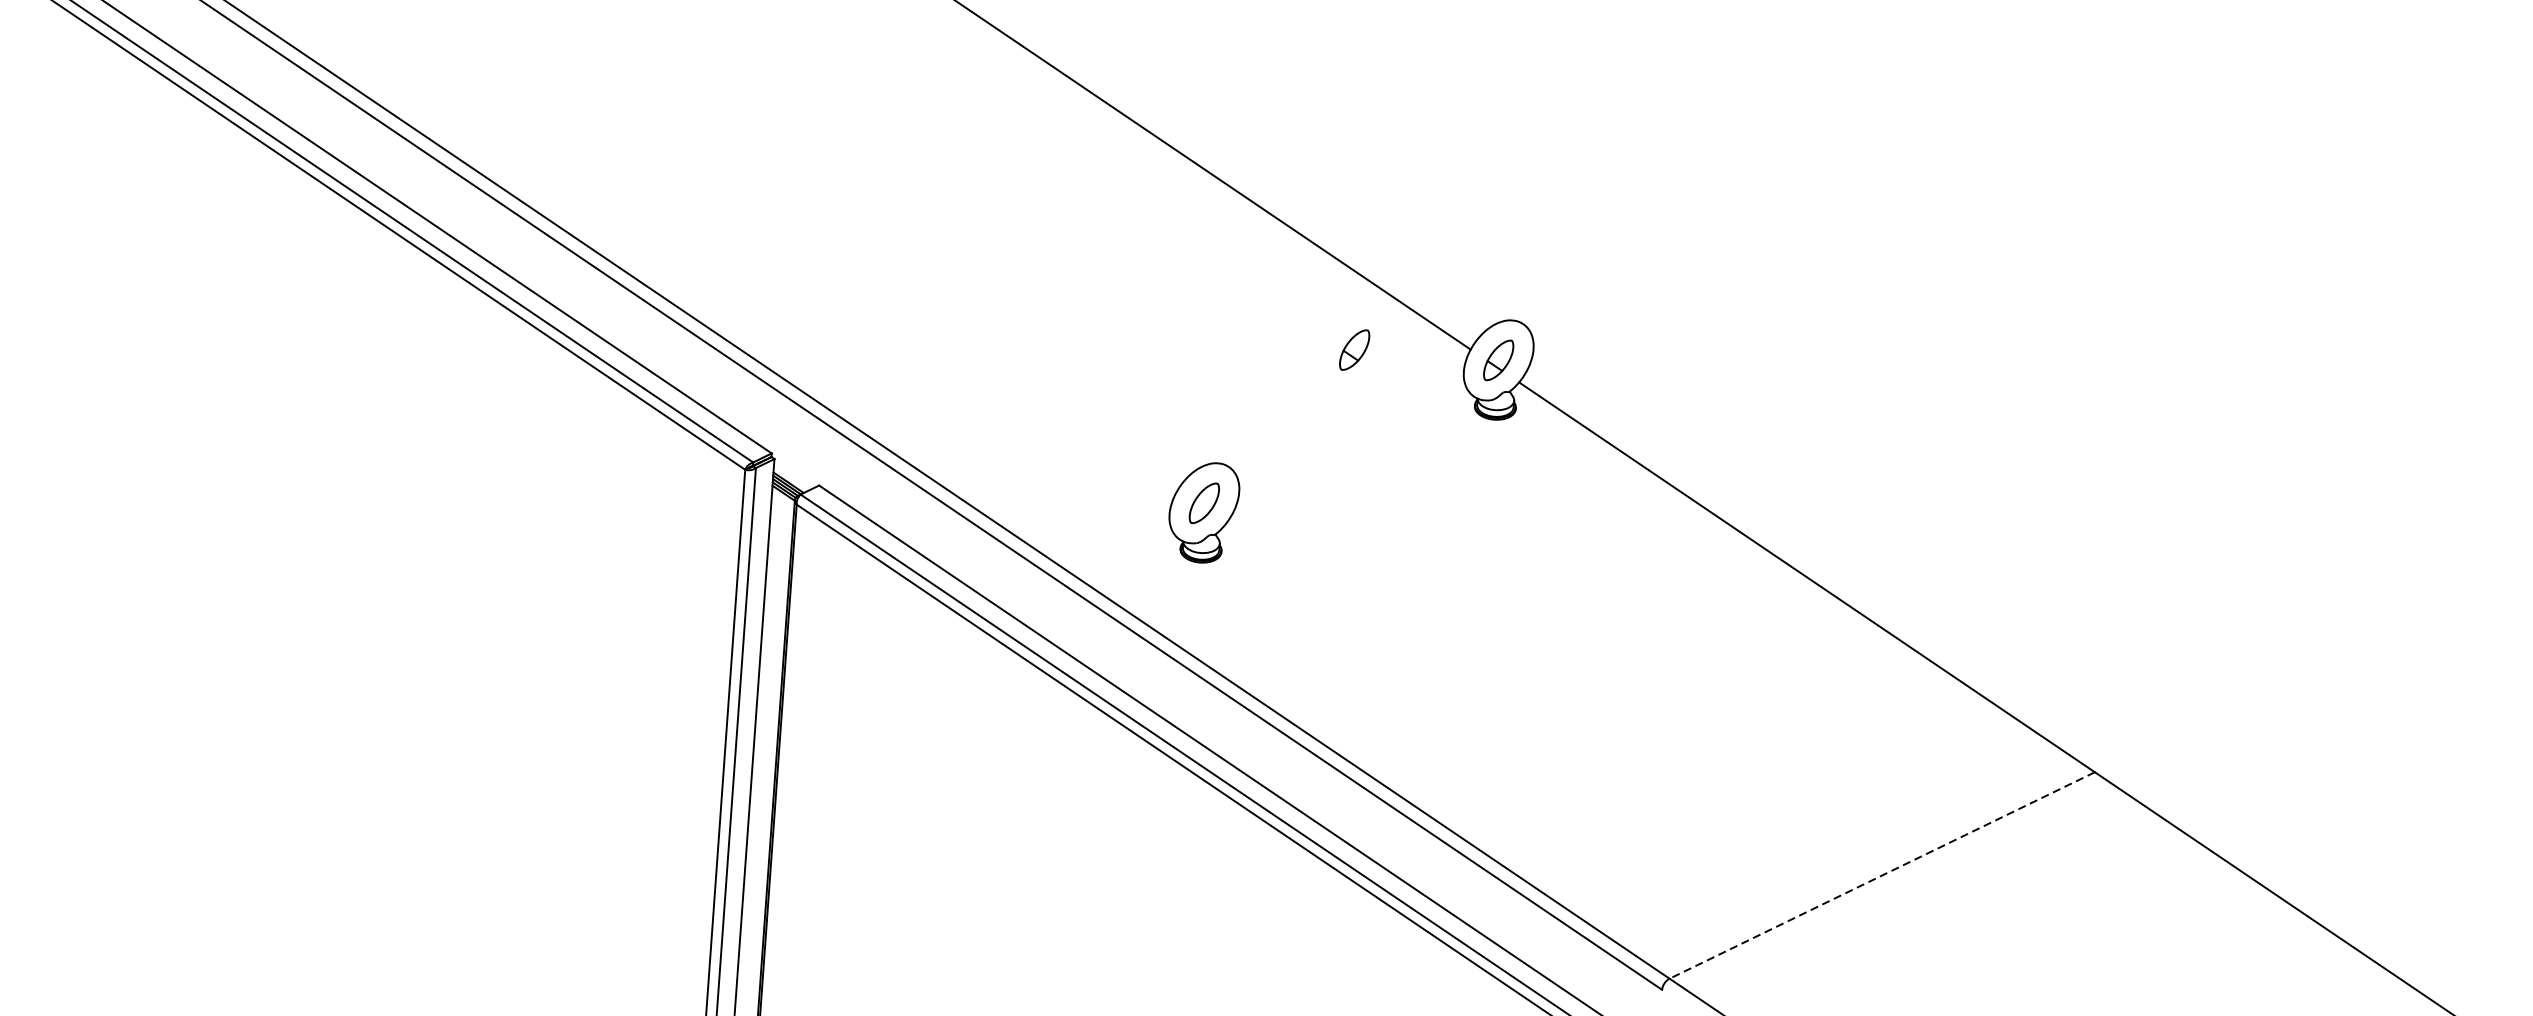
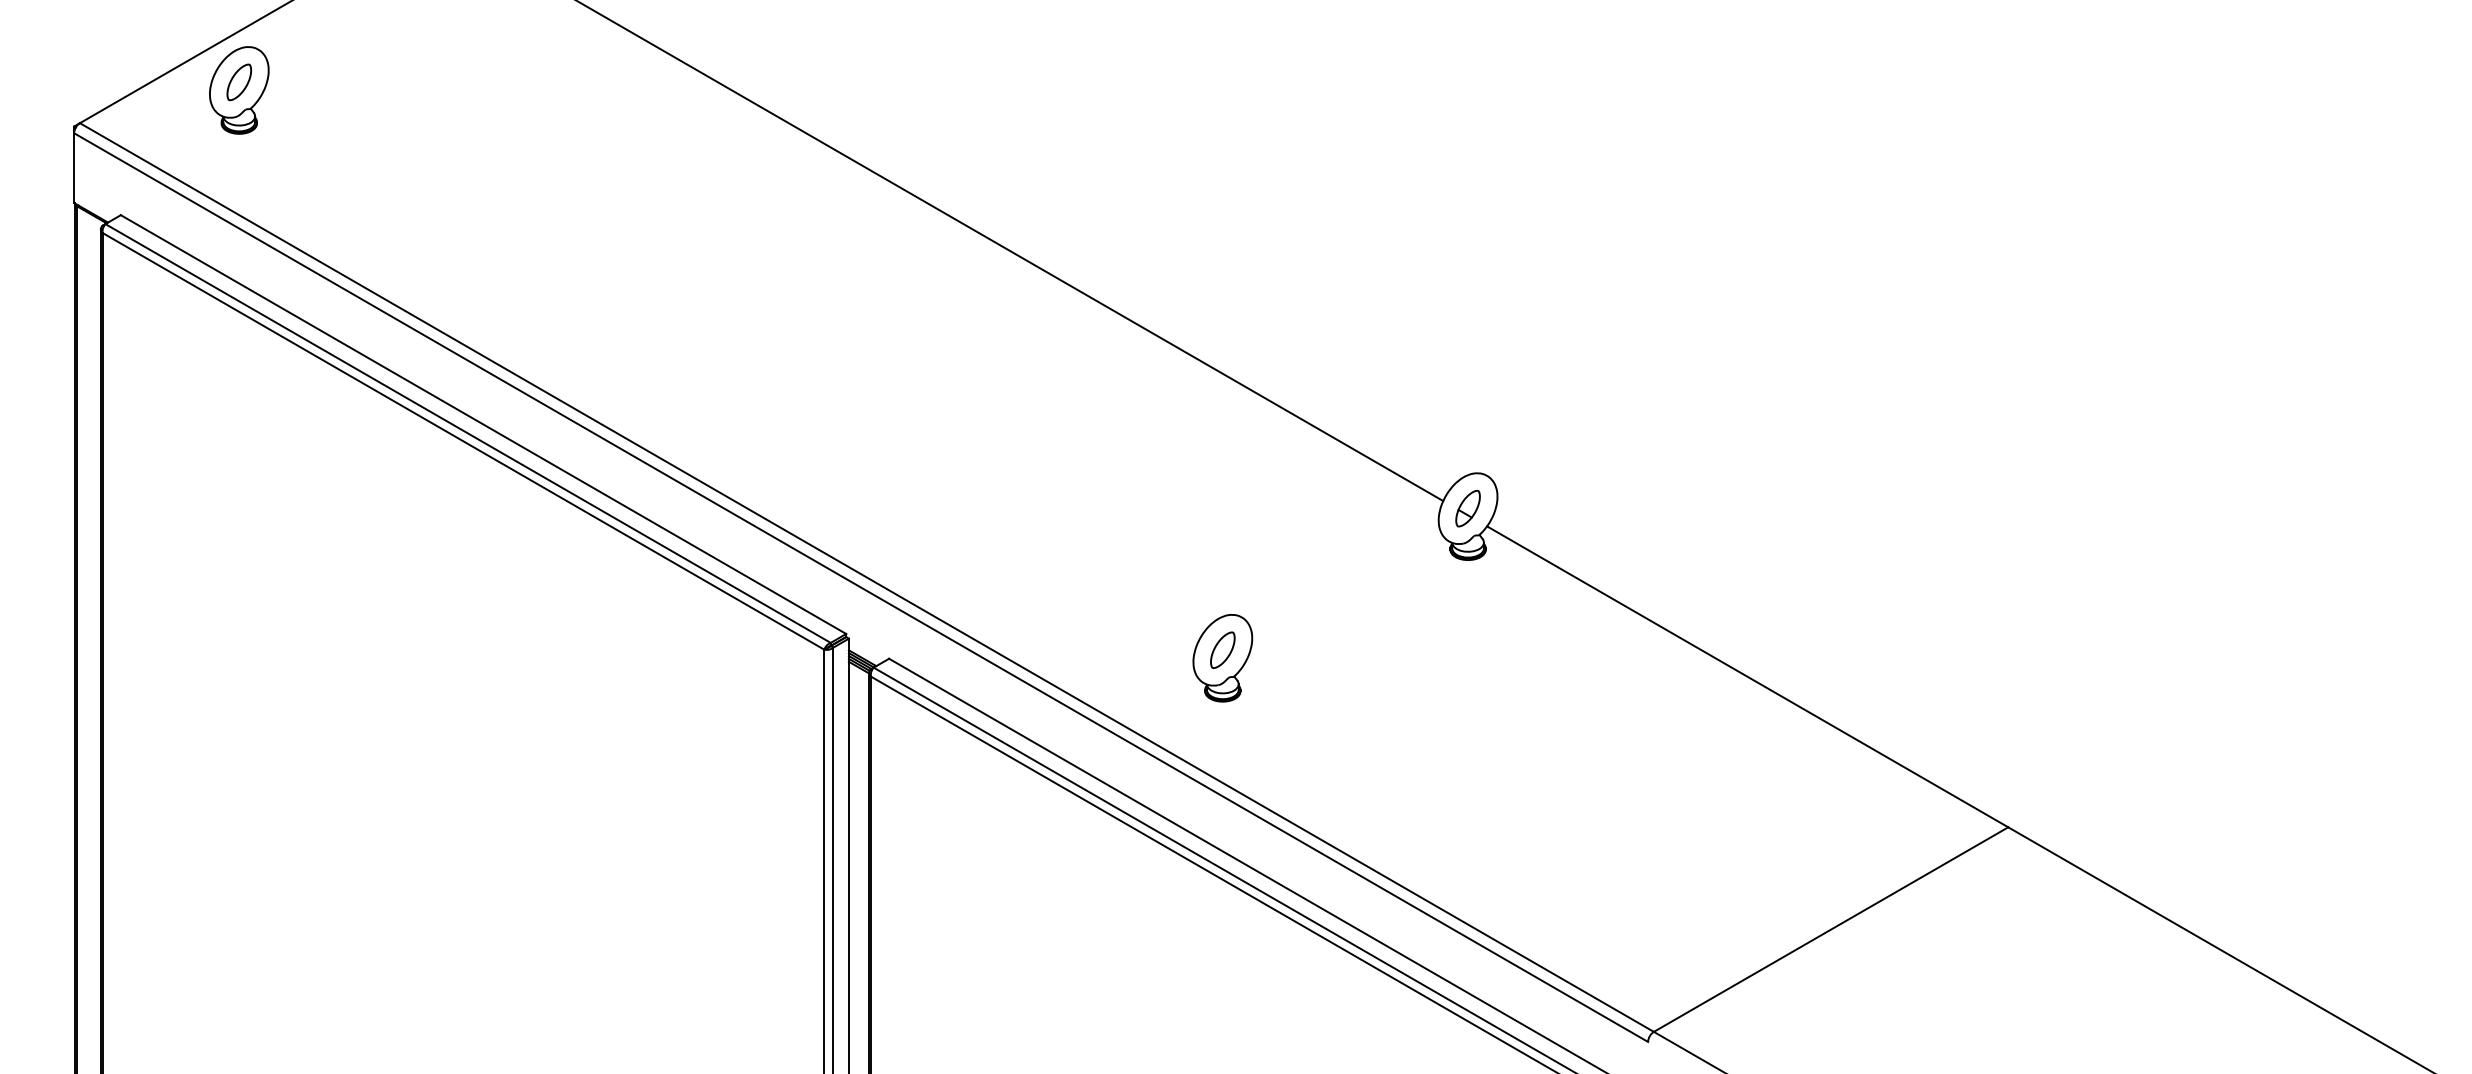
part: (1354, 349) -> (1342, 508), removed
line: (1882, 875) -> (1831, 929), dashed -> solid

